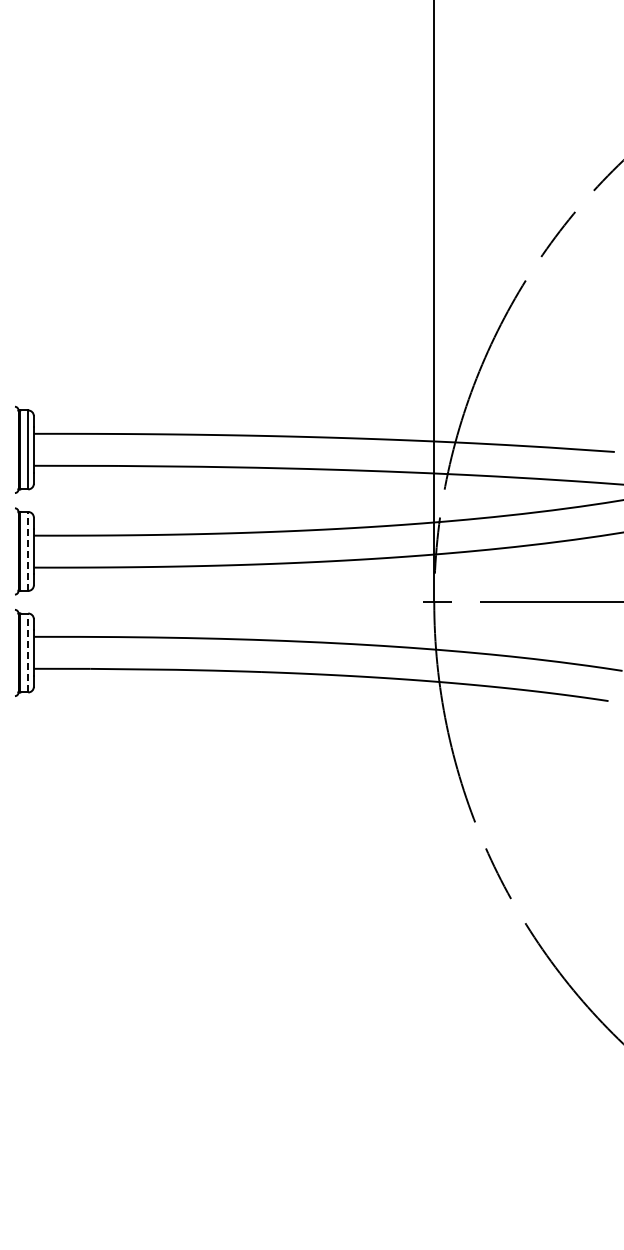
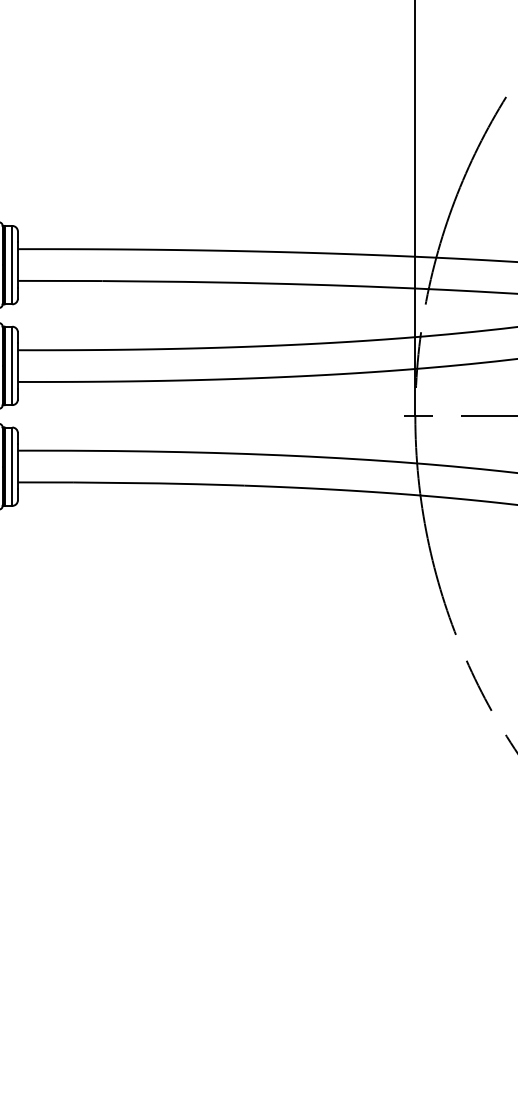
line: (28, 550) -> (12, 364), dashed -> solid
line: (28, 652) -> (12, 466), dashed -> solid

